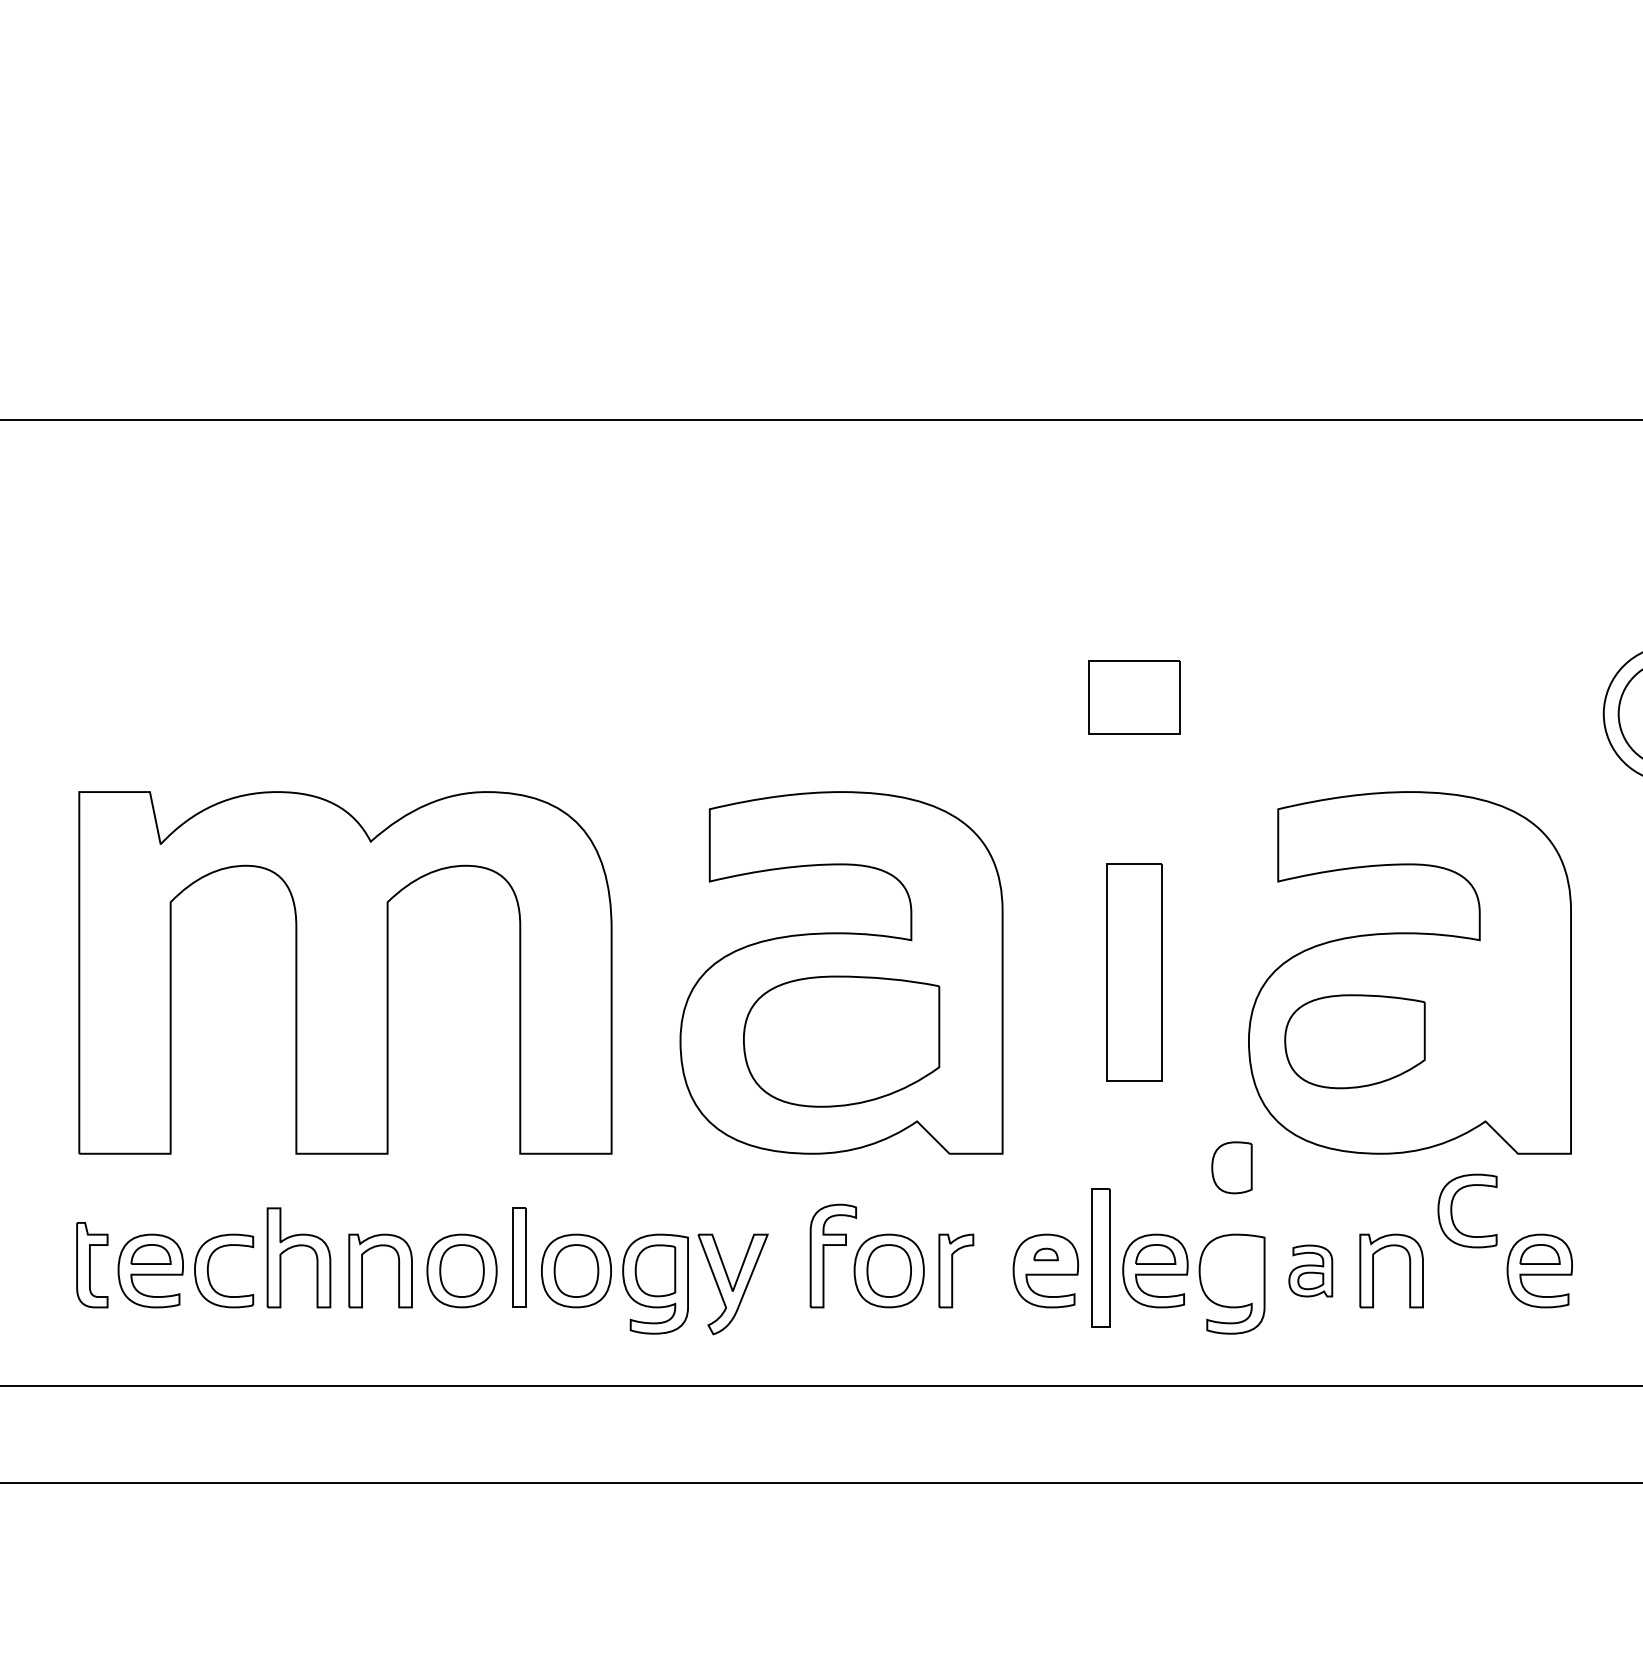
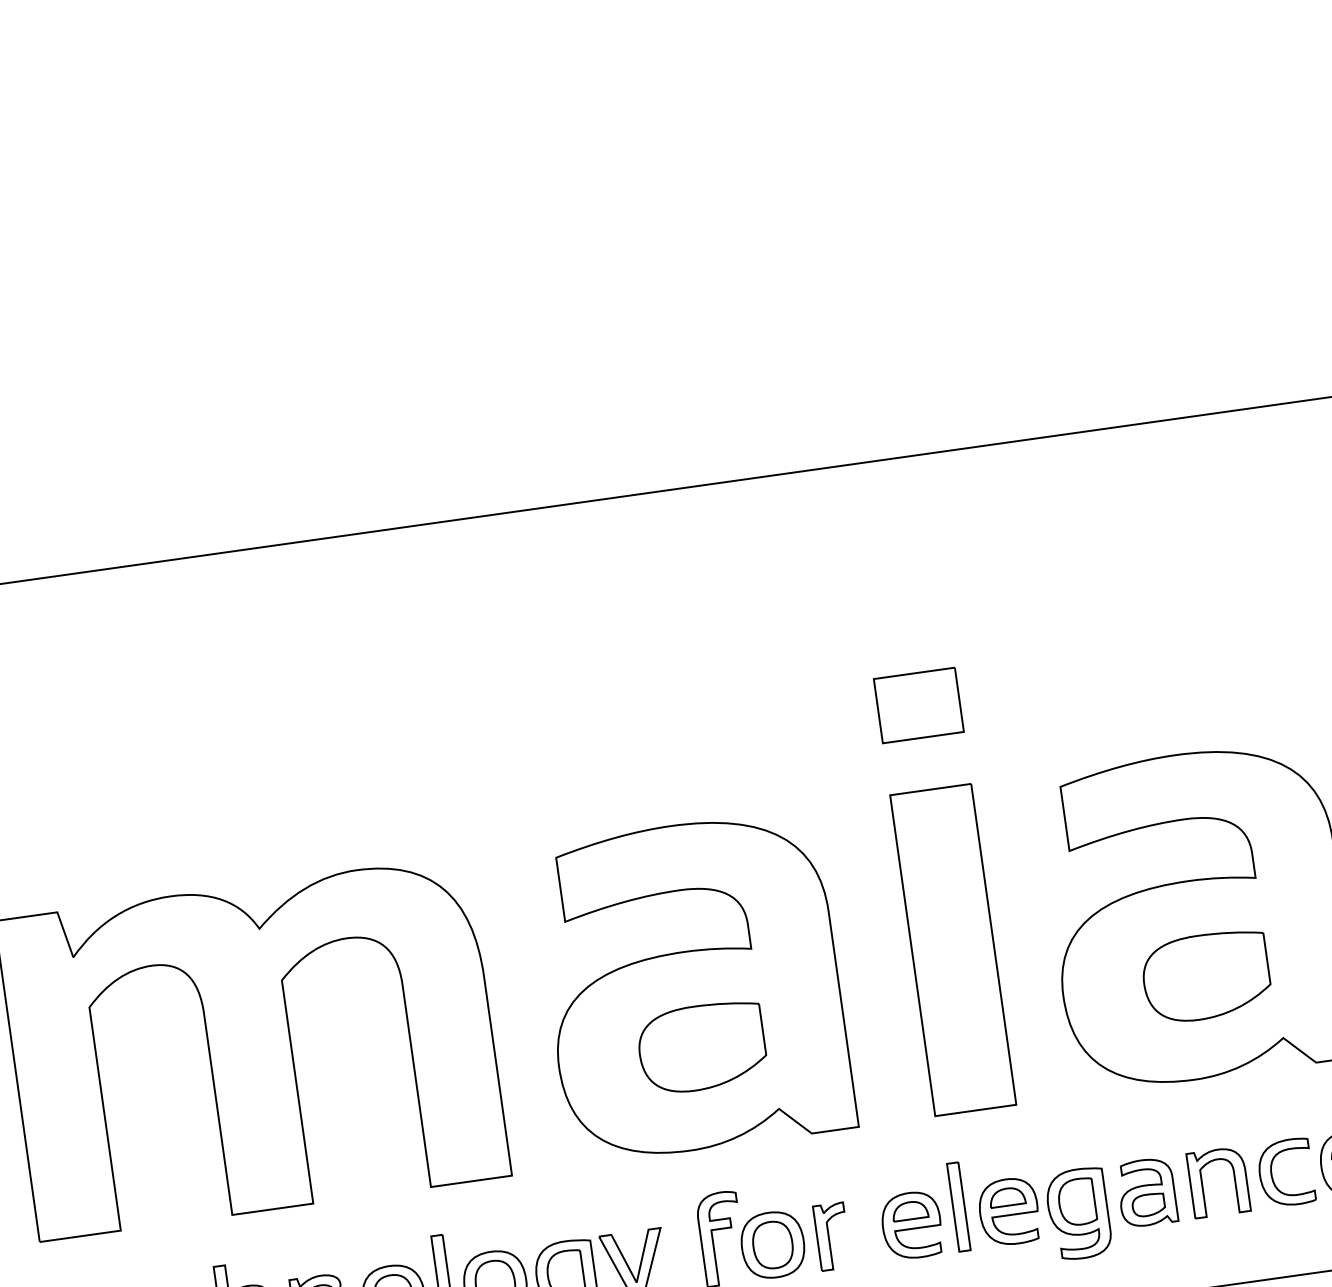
part: (1134, 972) -> (953, 949), size x1.67
part: (841, 1041) -> (701, 1047), size x0.71
part: (1354, 1041) -> (1205, 976), moved
part: (1231, 1167) -> (1076, 1201), moved
part: (1452, 1210) -> (1272, 1174), moved
part: (1045, 1254) -> (909, 1210), size x1.67
part: (1100, 1257) -> (958, 1206), size x0.71
part: (1310, 1270) -> (1146, 1192), size x1.43

